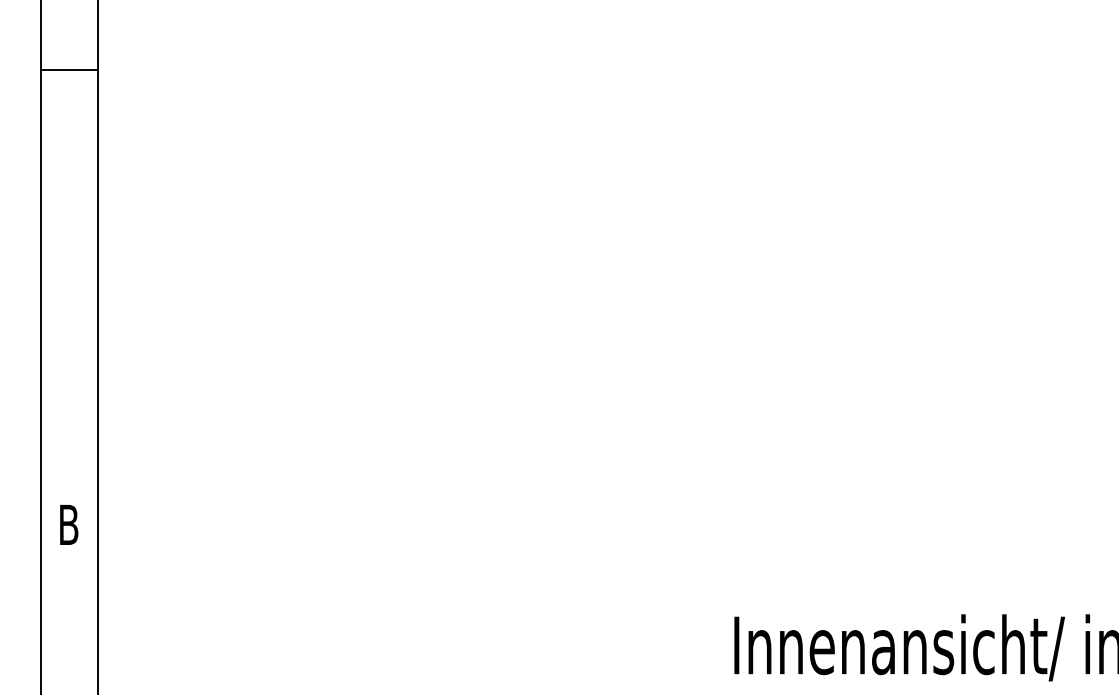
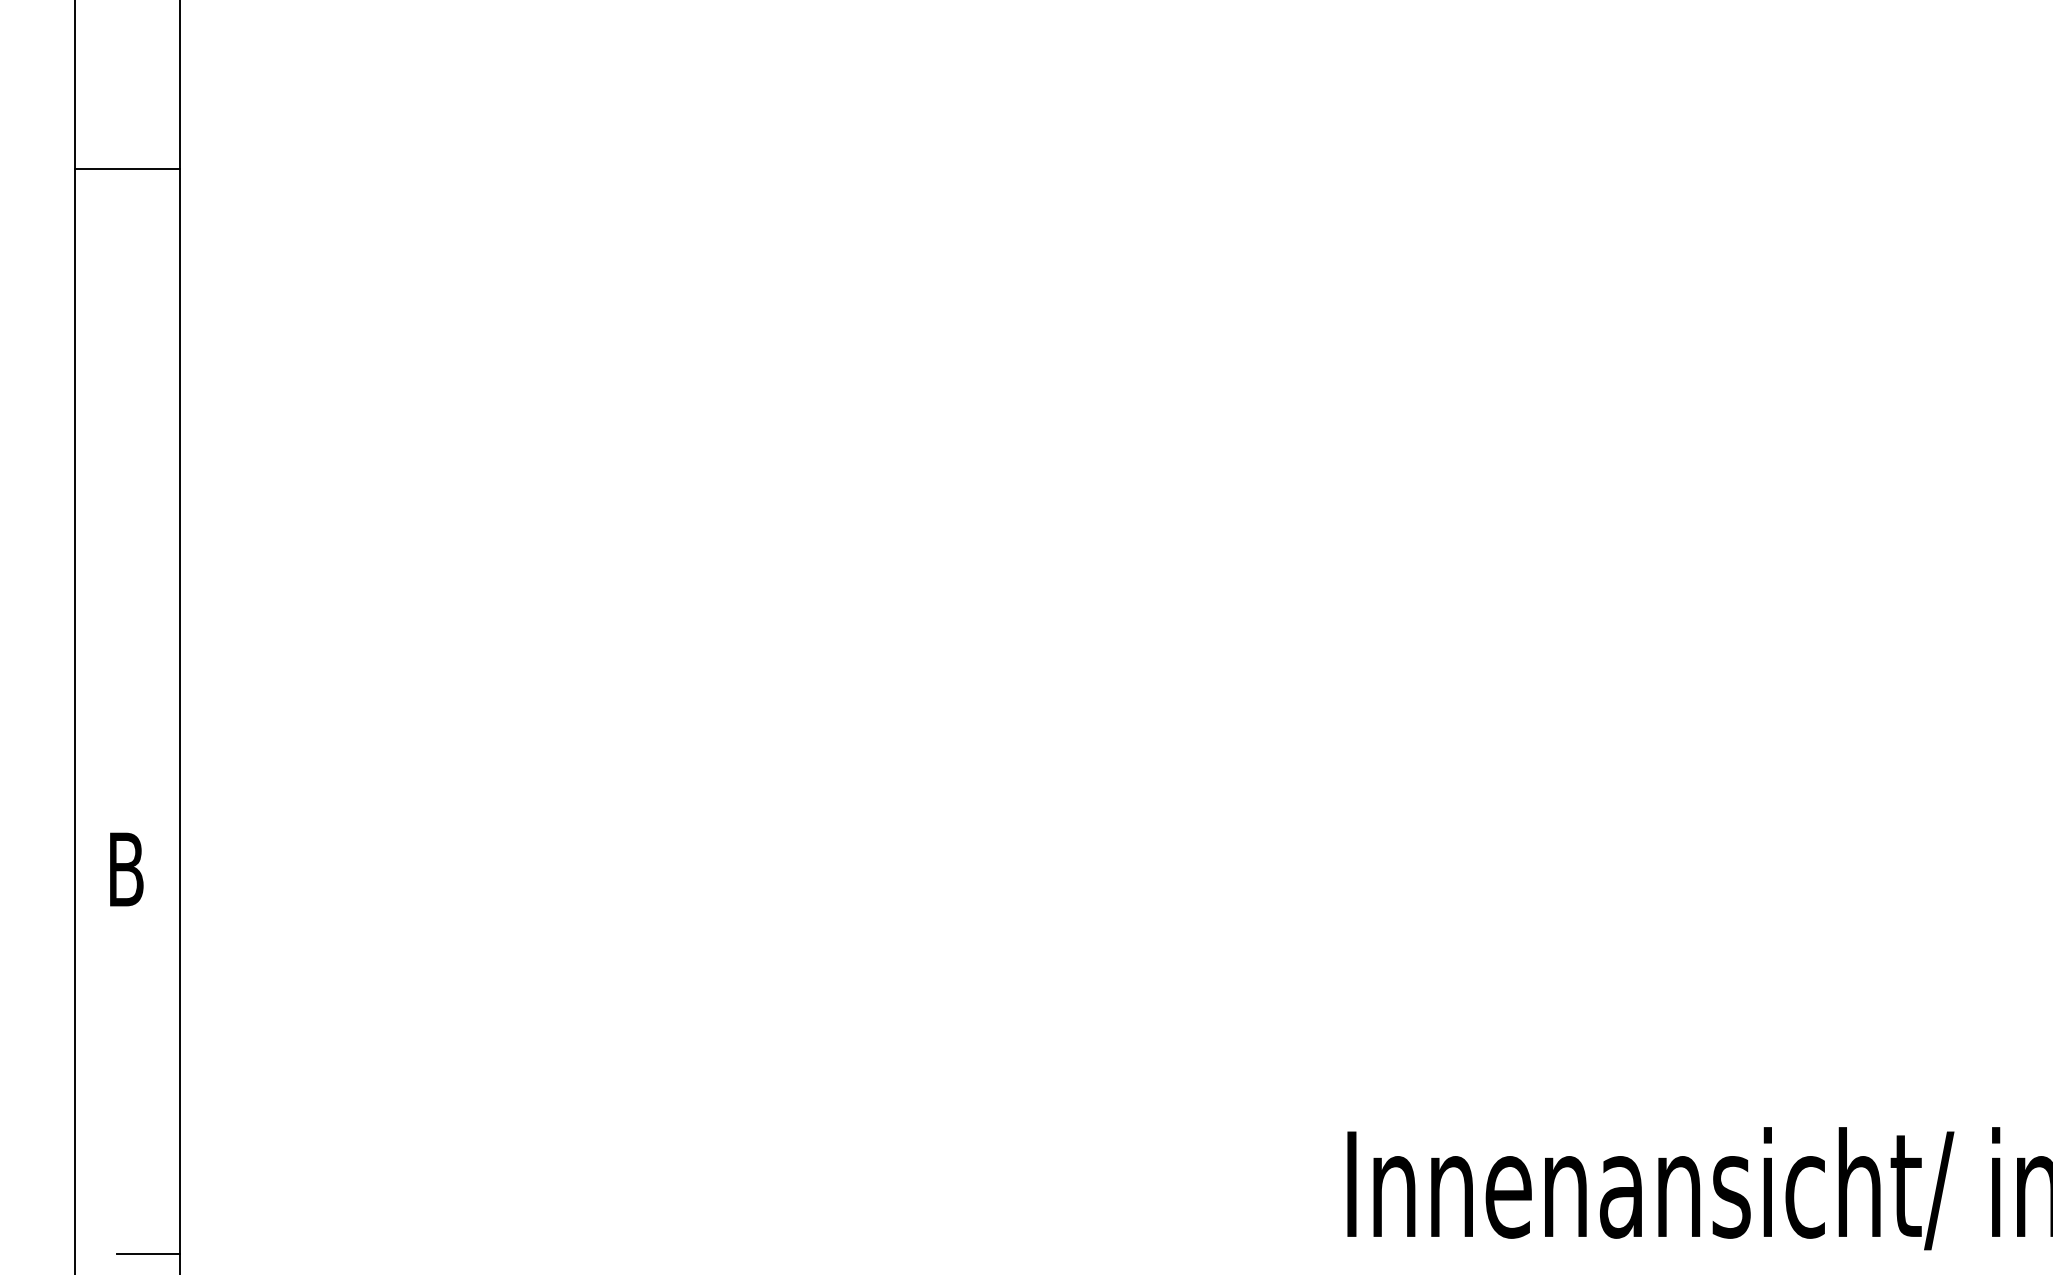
line: (69, 70) -> (127, 169), moved
text: (69, 524) -> (127, 868), moved
line: (80, 683) -> (147, 1254), added

